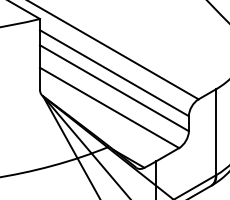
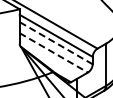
line: (112, 86) -> (55, 42), solid -> dashed
line: (110, 109) -> (54, 53), solid -> dashed

